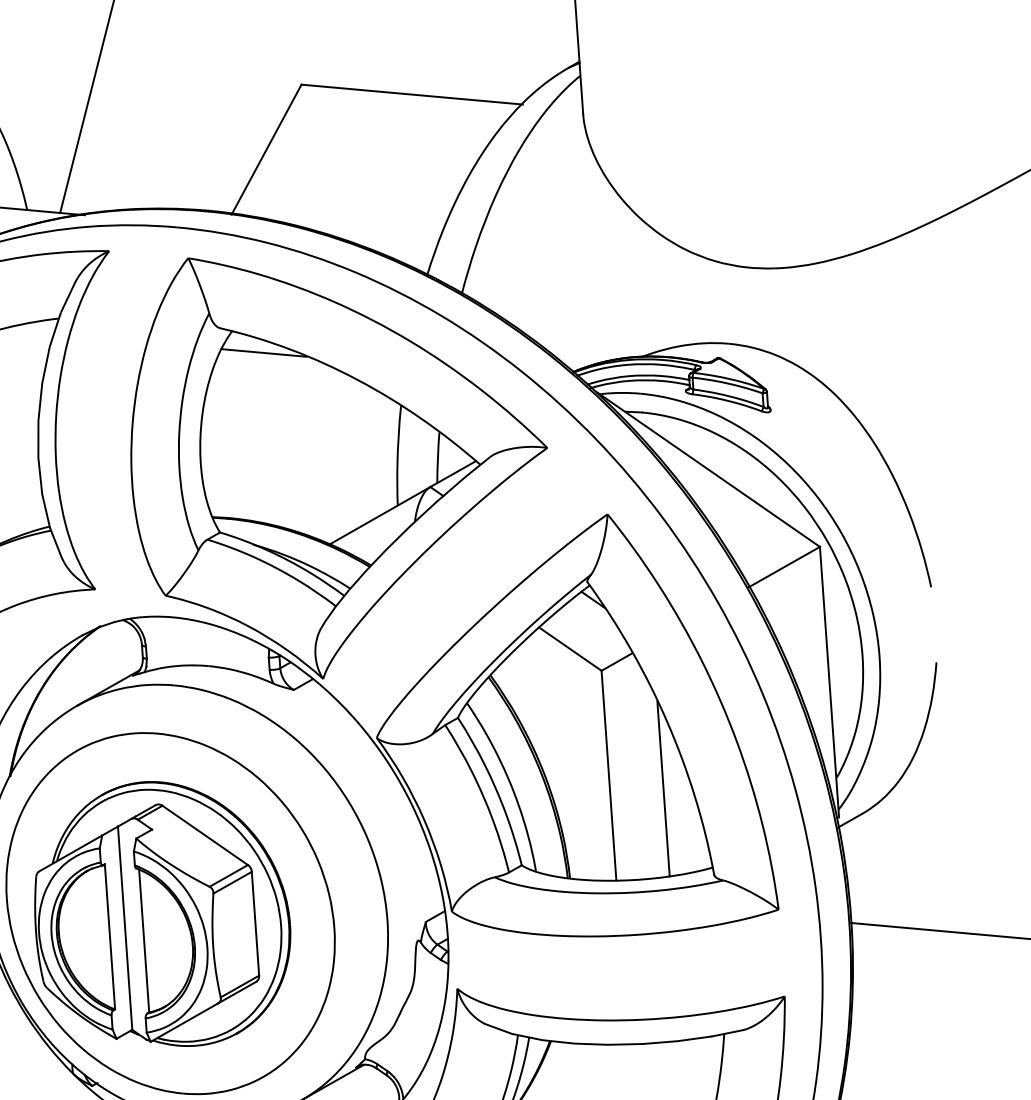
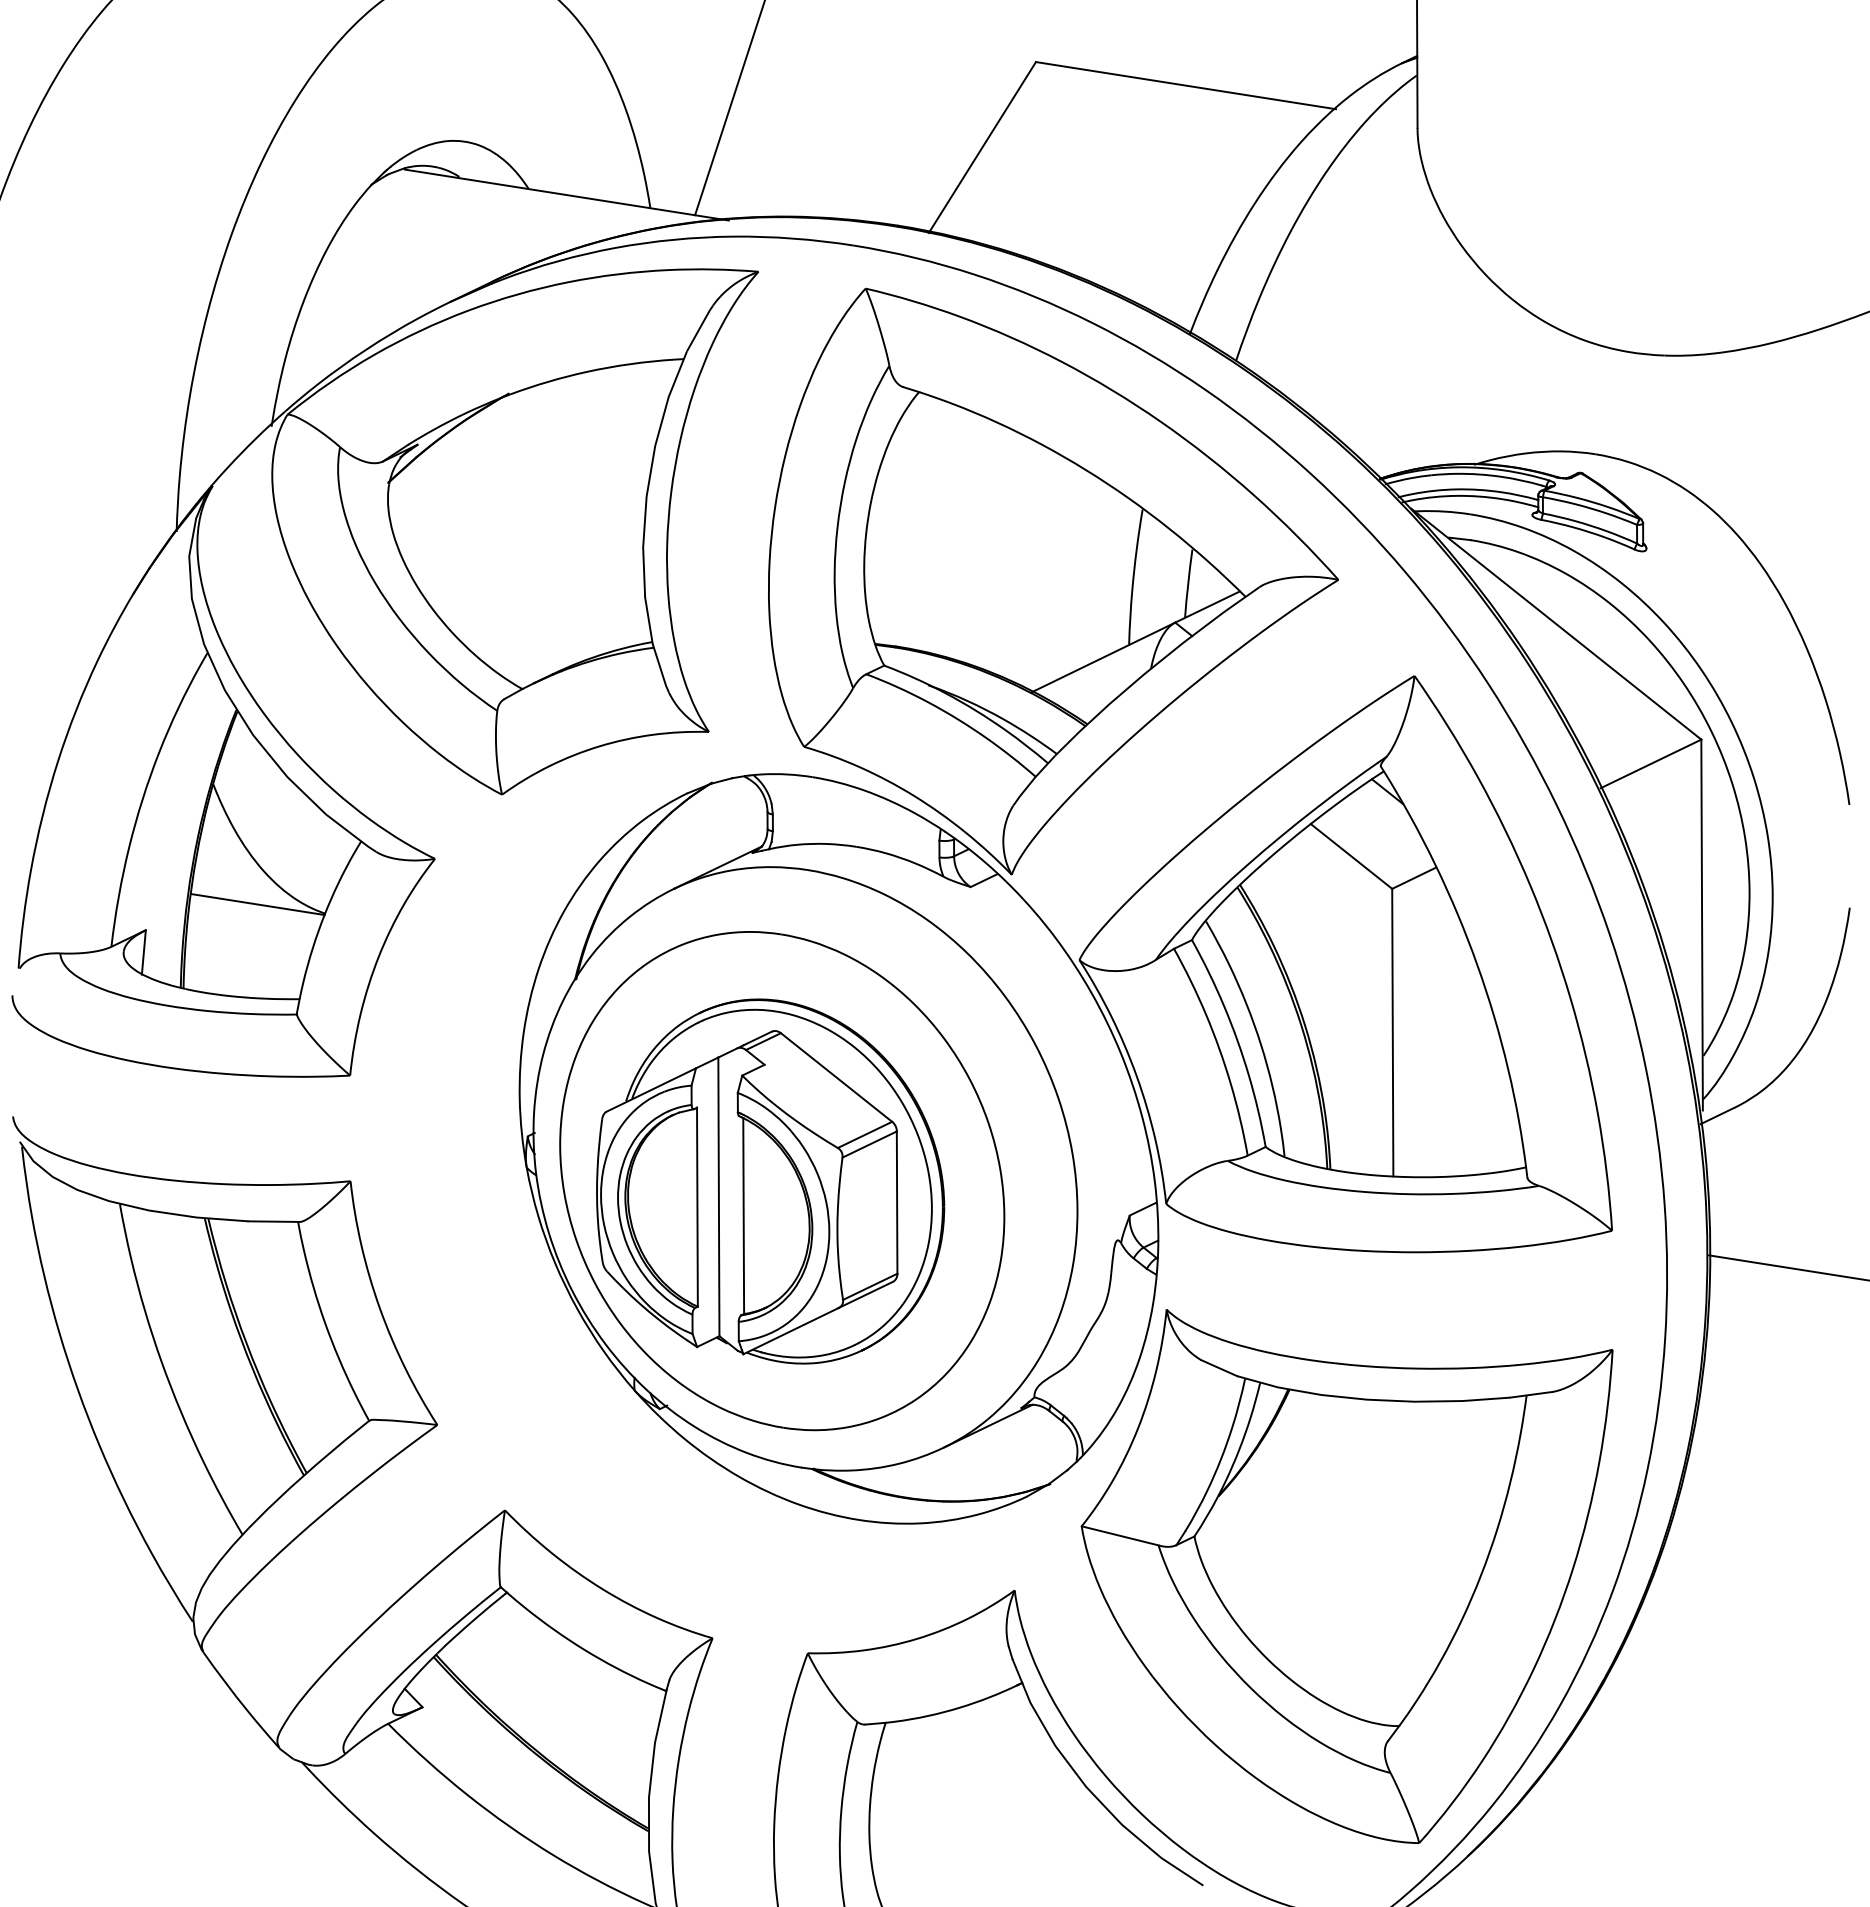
line: (263, 352) -> (959, 424), removed
line: (663, 788) -> (1465, 1055), removed

